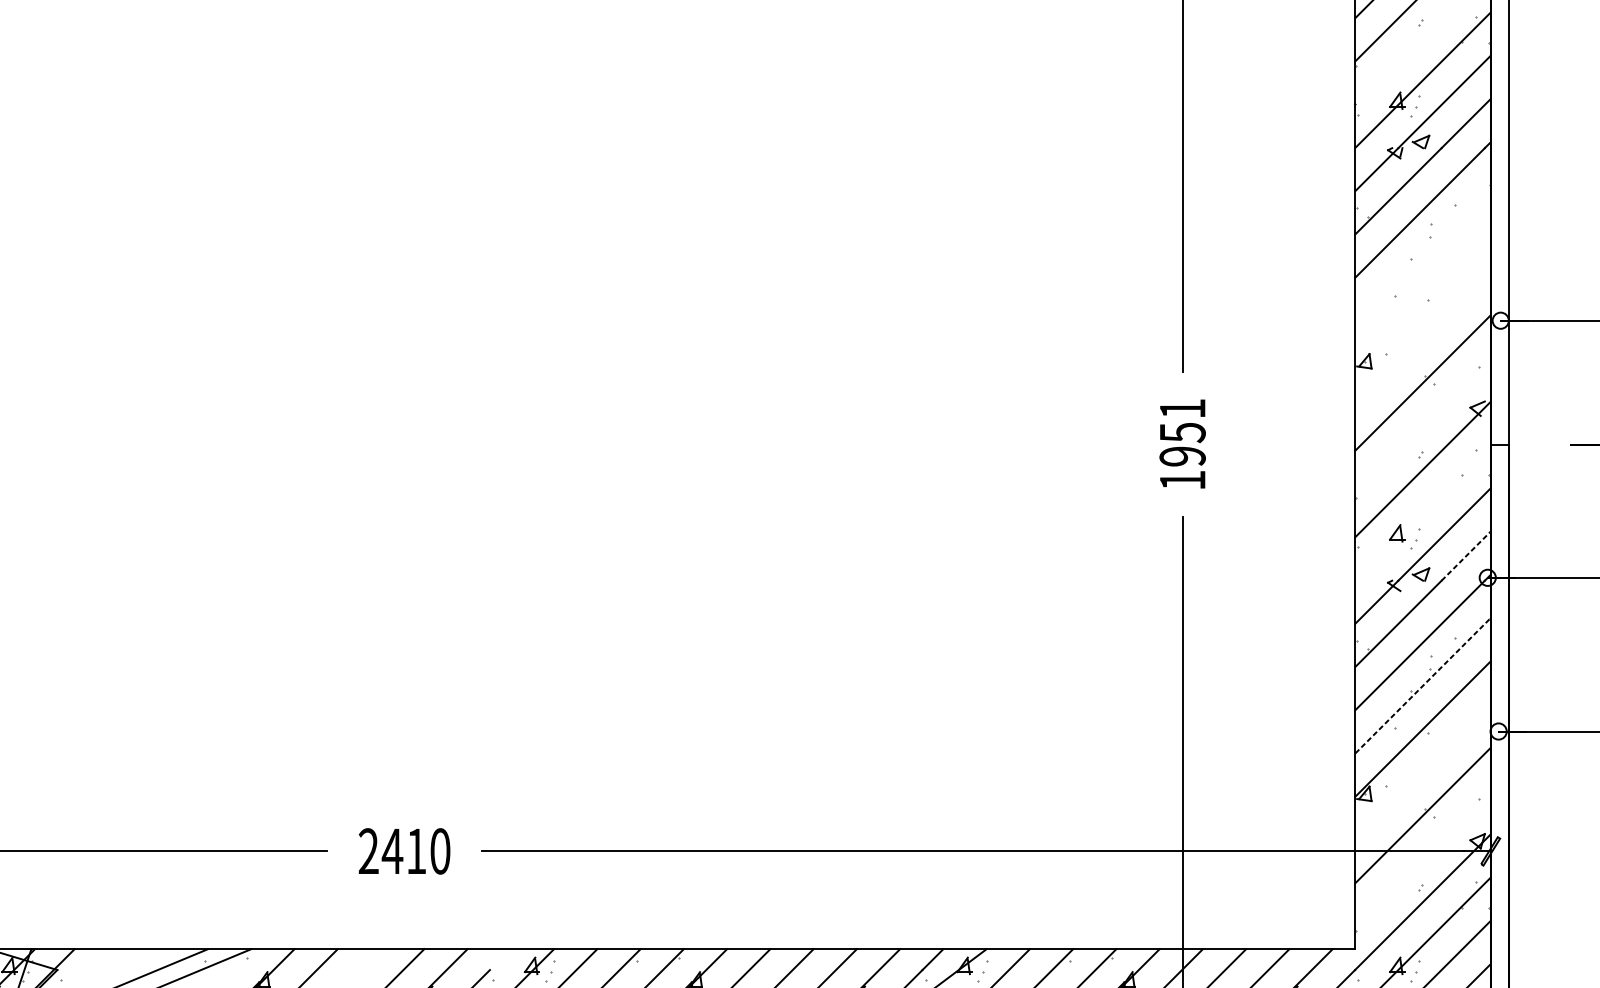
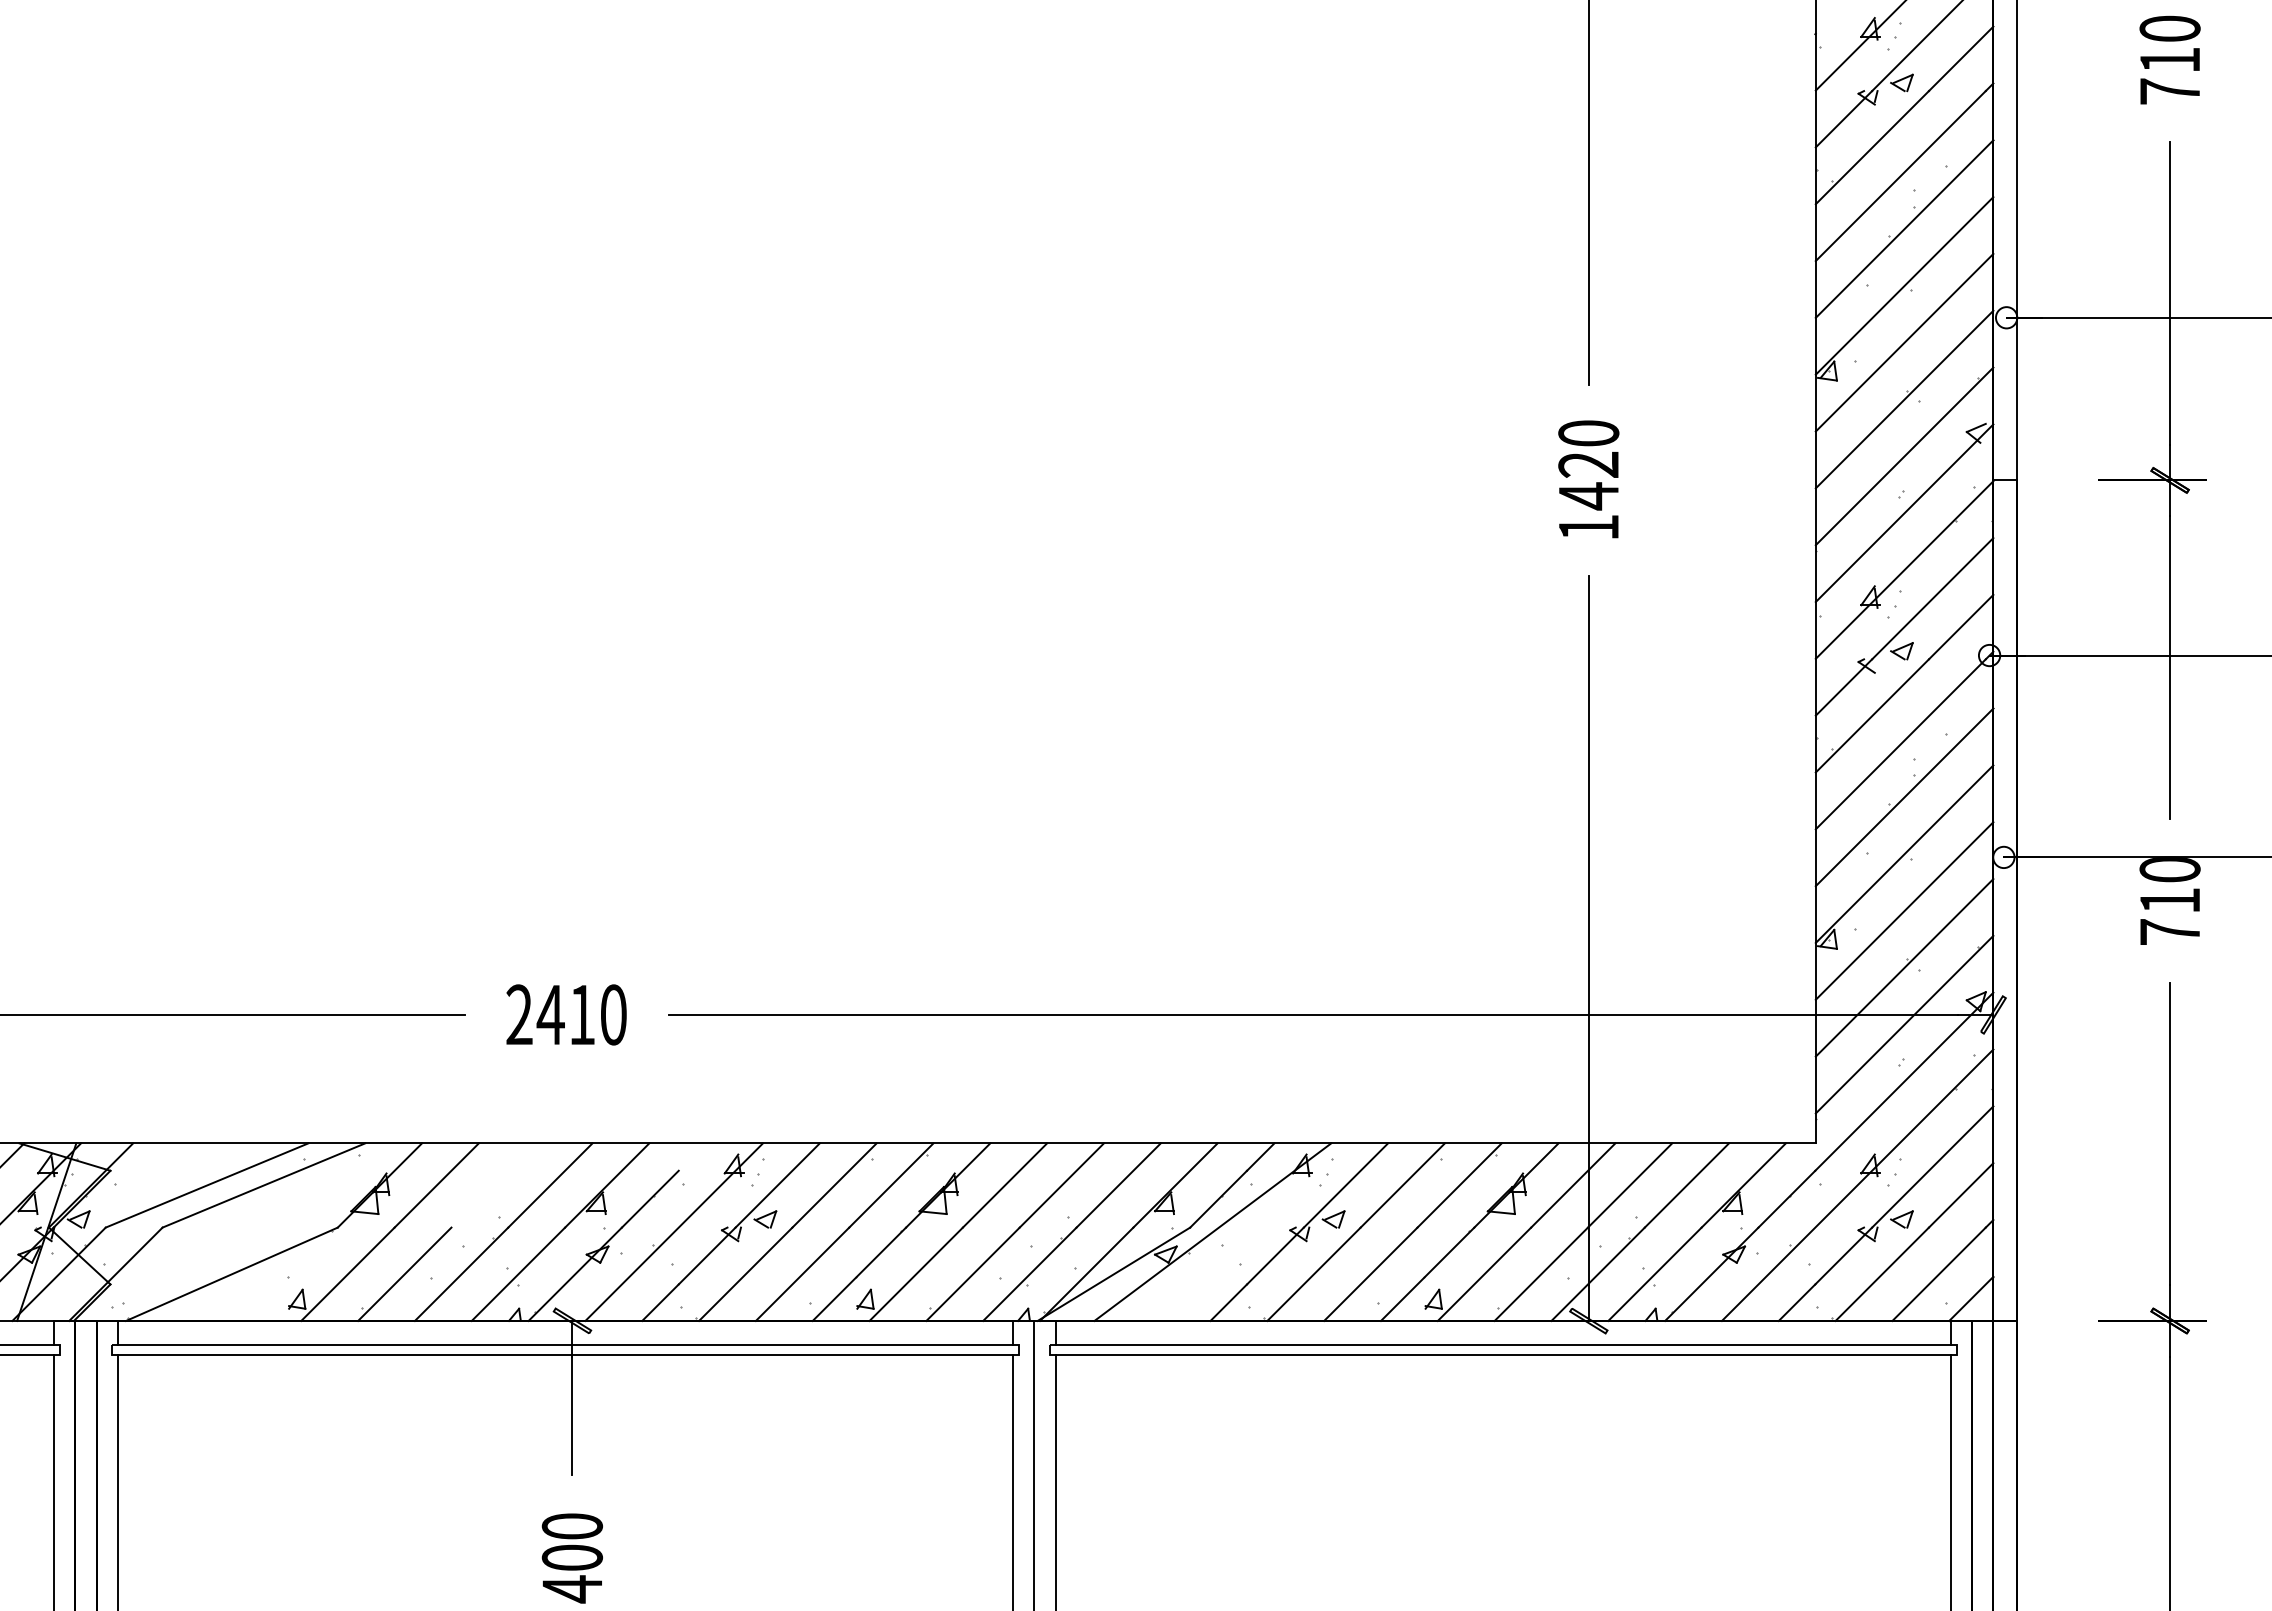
line: (1422, 252) -> (1904, 228), added
line: (1422, 296) -> (1904, 285), added
line: (1422, 339) -> (1904, 342), added
line: (1422, 426) -> (1904, 456), added
text: (1182, 433) -> (1588, 465), 1951 -> 1420
line: (1422, 512) -> (1904, 569), added
line: (1466, 556) -> (1961, 627), dashed -> solid
line: (1422, 685) -> (1904, 797), dashed -> solid
line: (1422, 771) -> (1904, 910), added
line: (1422, 858) -> (1904, 1024), added

